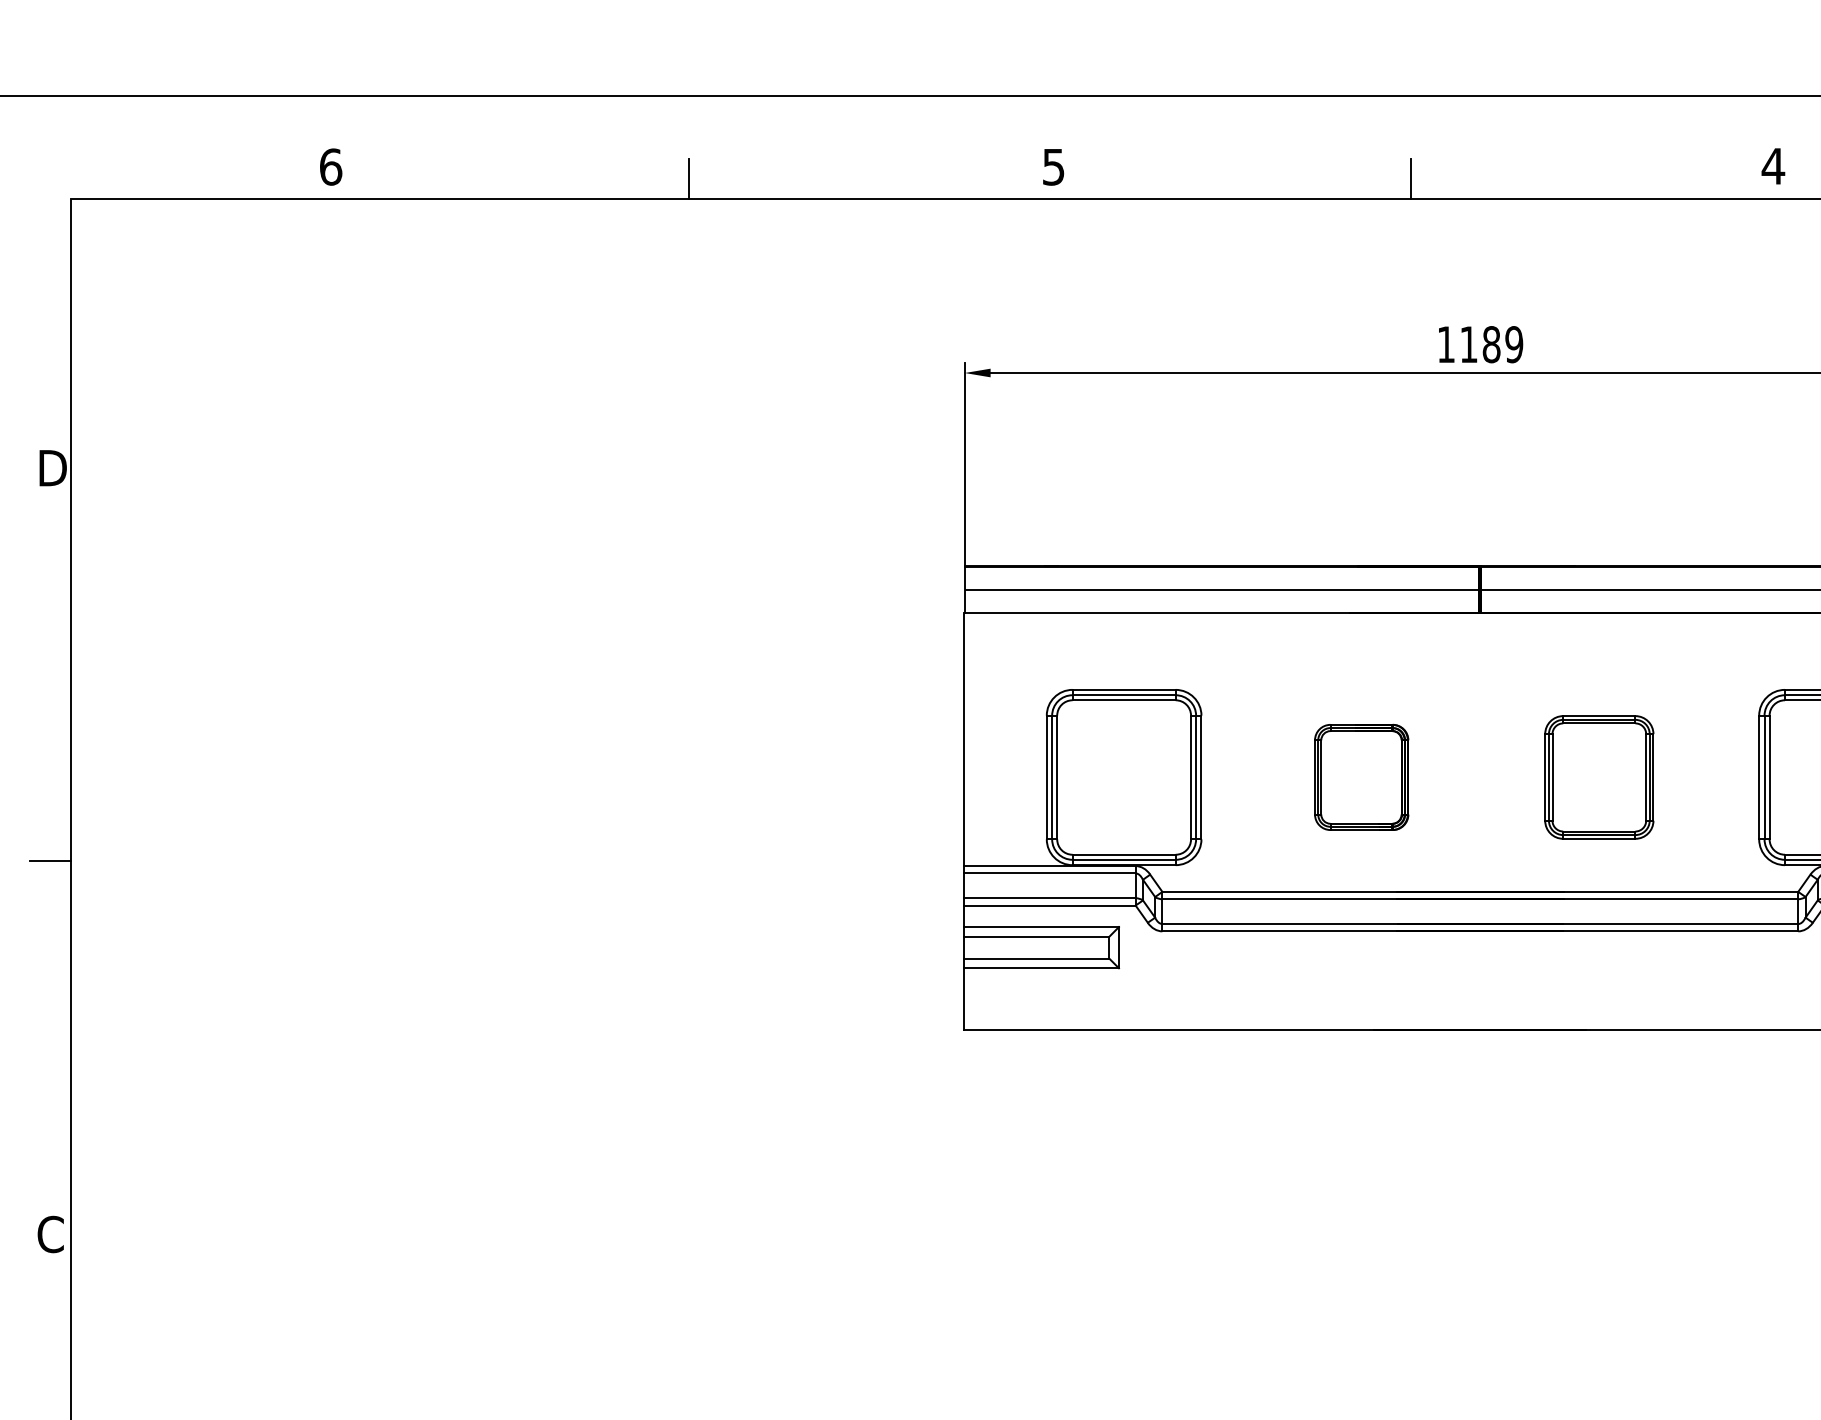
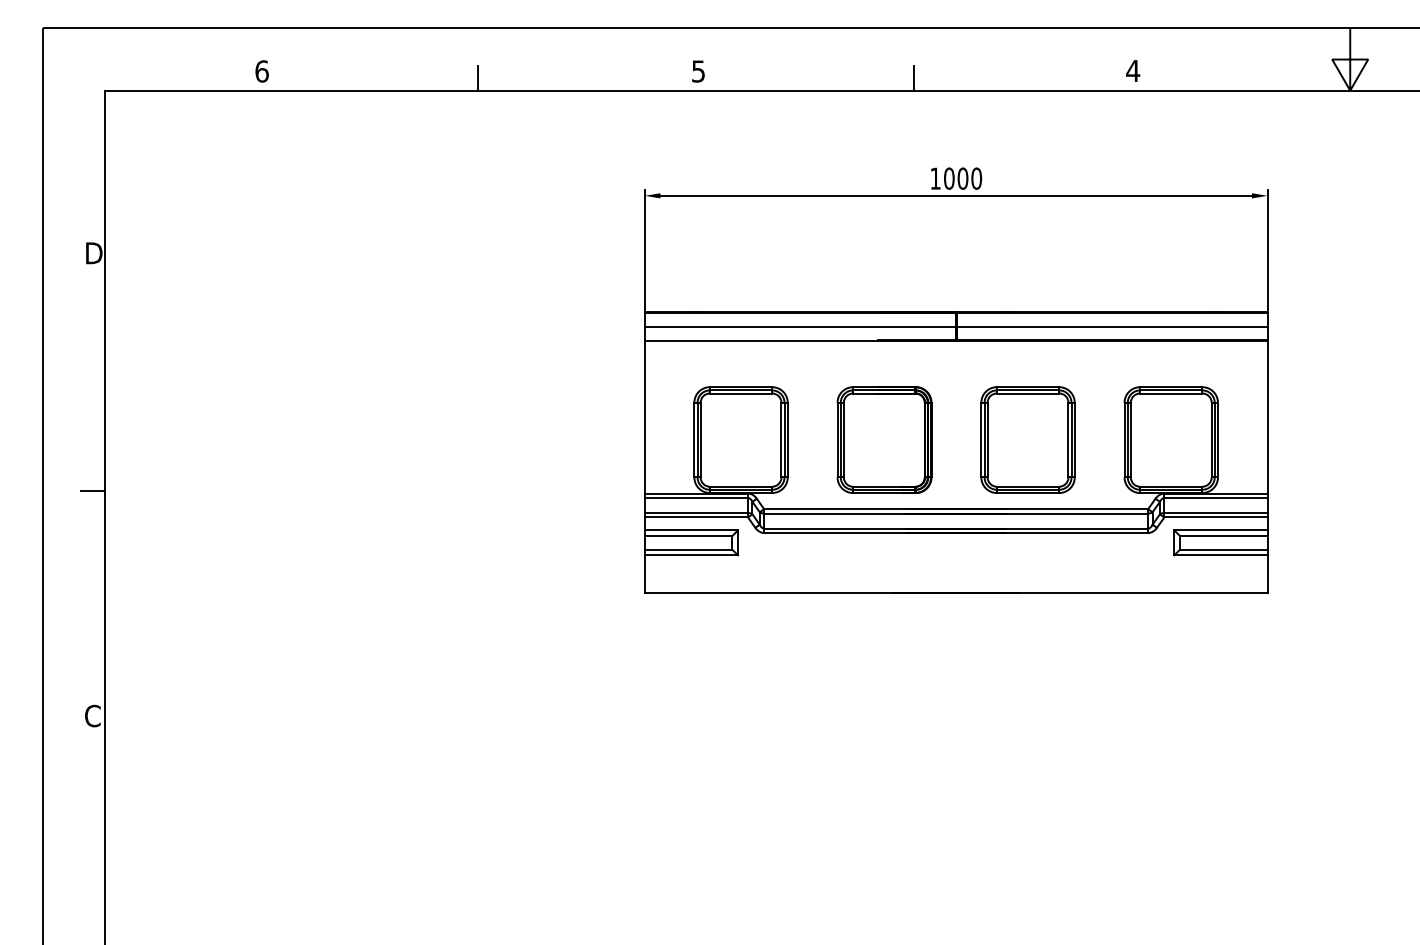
text: (1490, 344) -> (962, 178), 1189 -> 1000
part: (1361, 776) -> (884, 439), size x1.67
part: (1598, 776) -> (1027, 439), size x1.43

